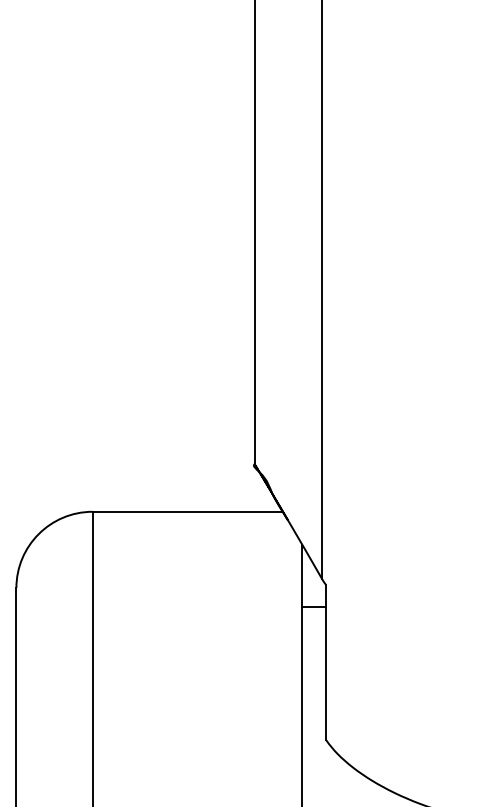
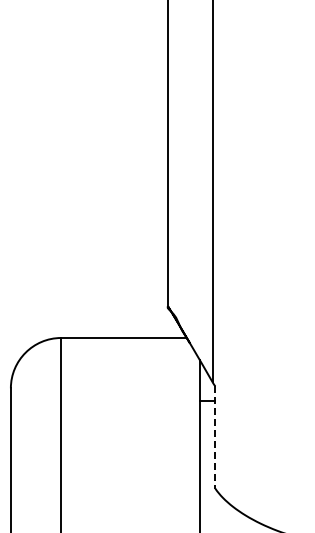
line: (326, 664) -> (215, 438), solid -> dashed

